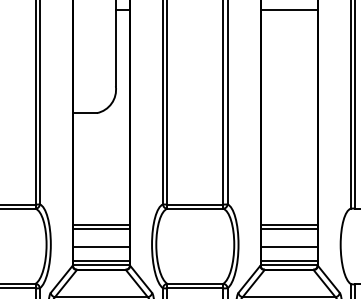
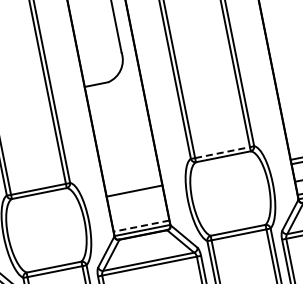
line: (195, 204) -> (222, 152), solid -> dashed
line: (101, 229) -> (135, 195), removed
line: (101, 247) -> (139, 213), removed
line: (100, 260) -> (140, 226), solid -> dashed

